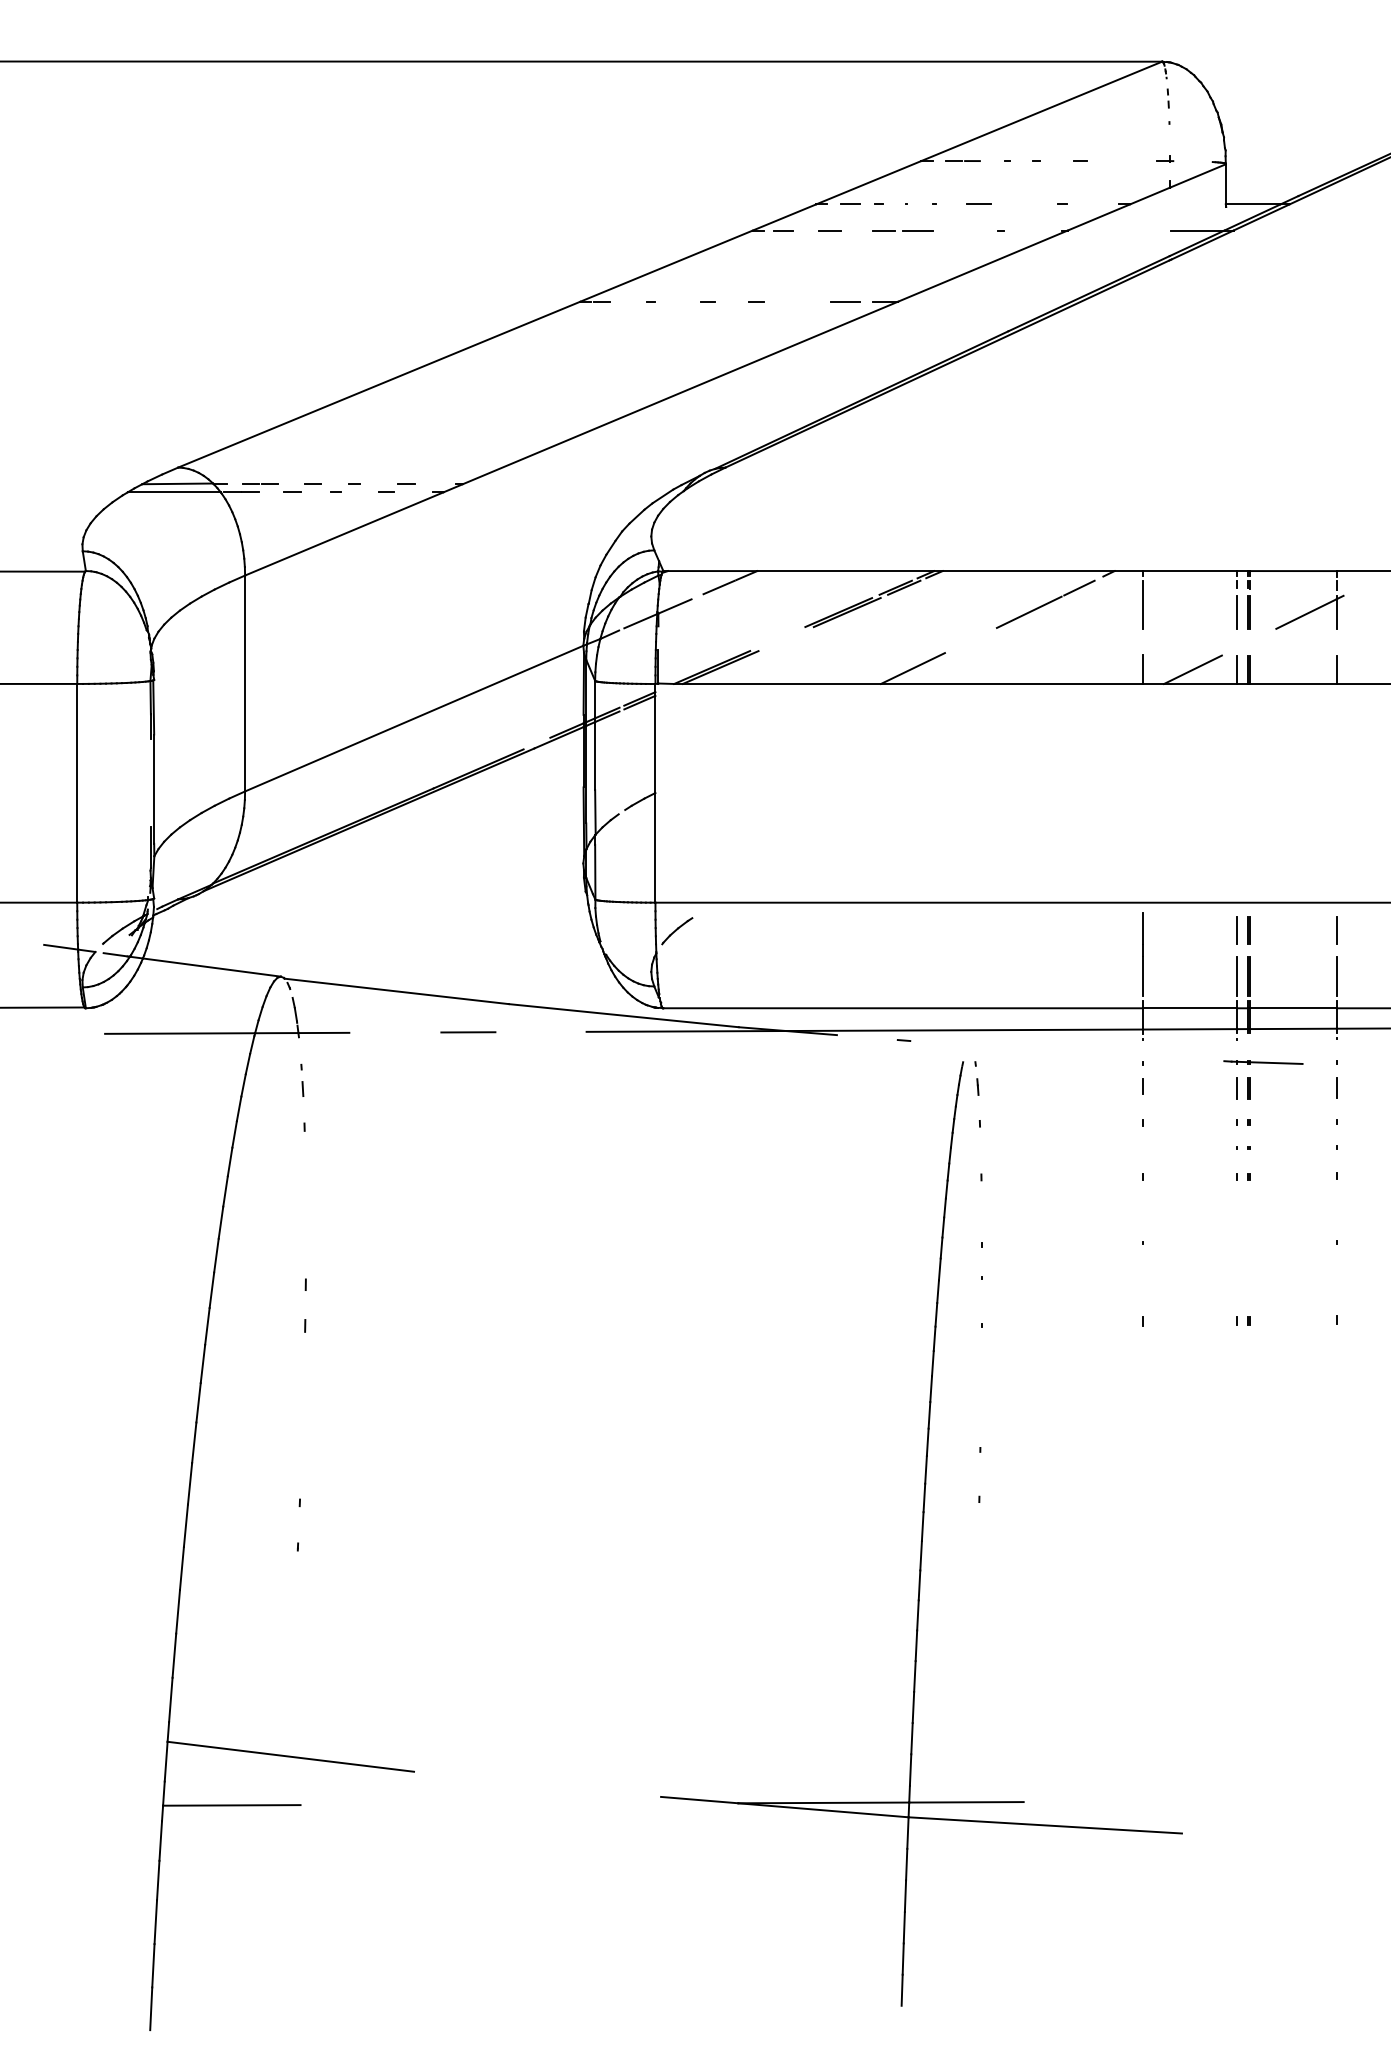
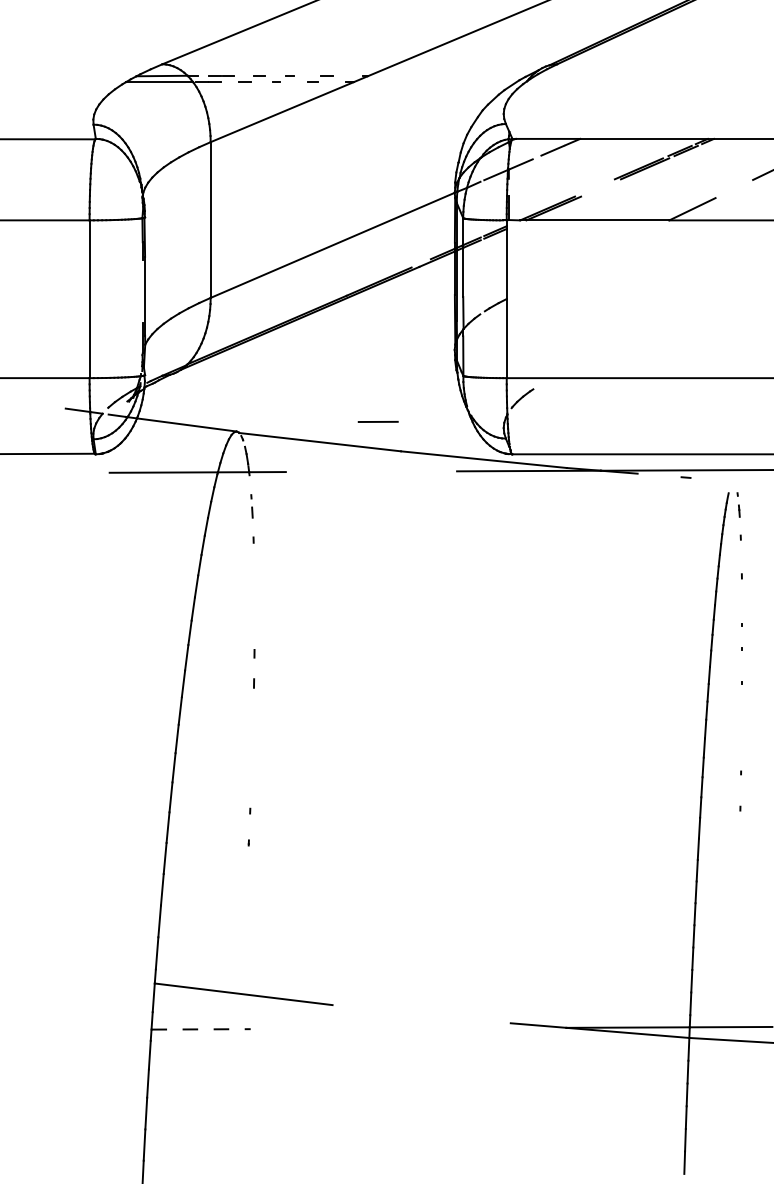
line: (468, 1032) -> (378, 422), moved
line: (231, 1805) -> (200, 1029), solid -> dashed

